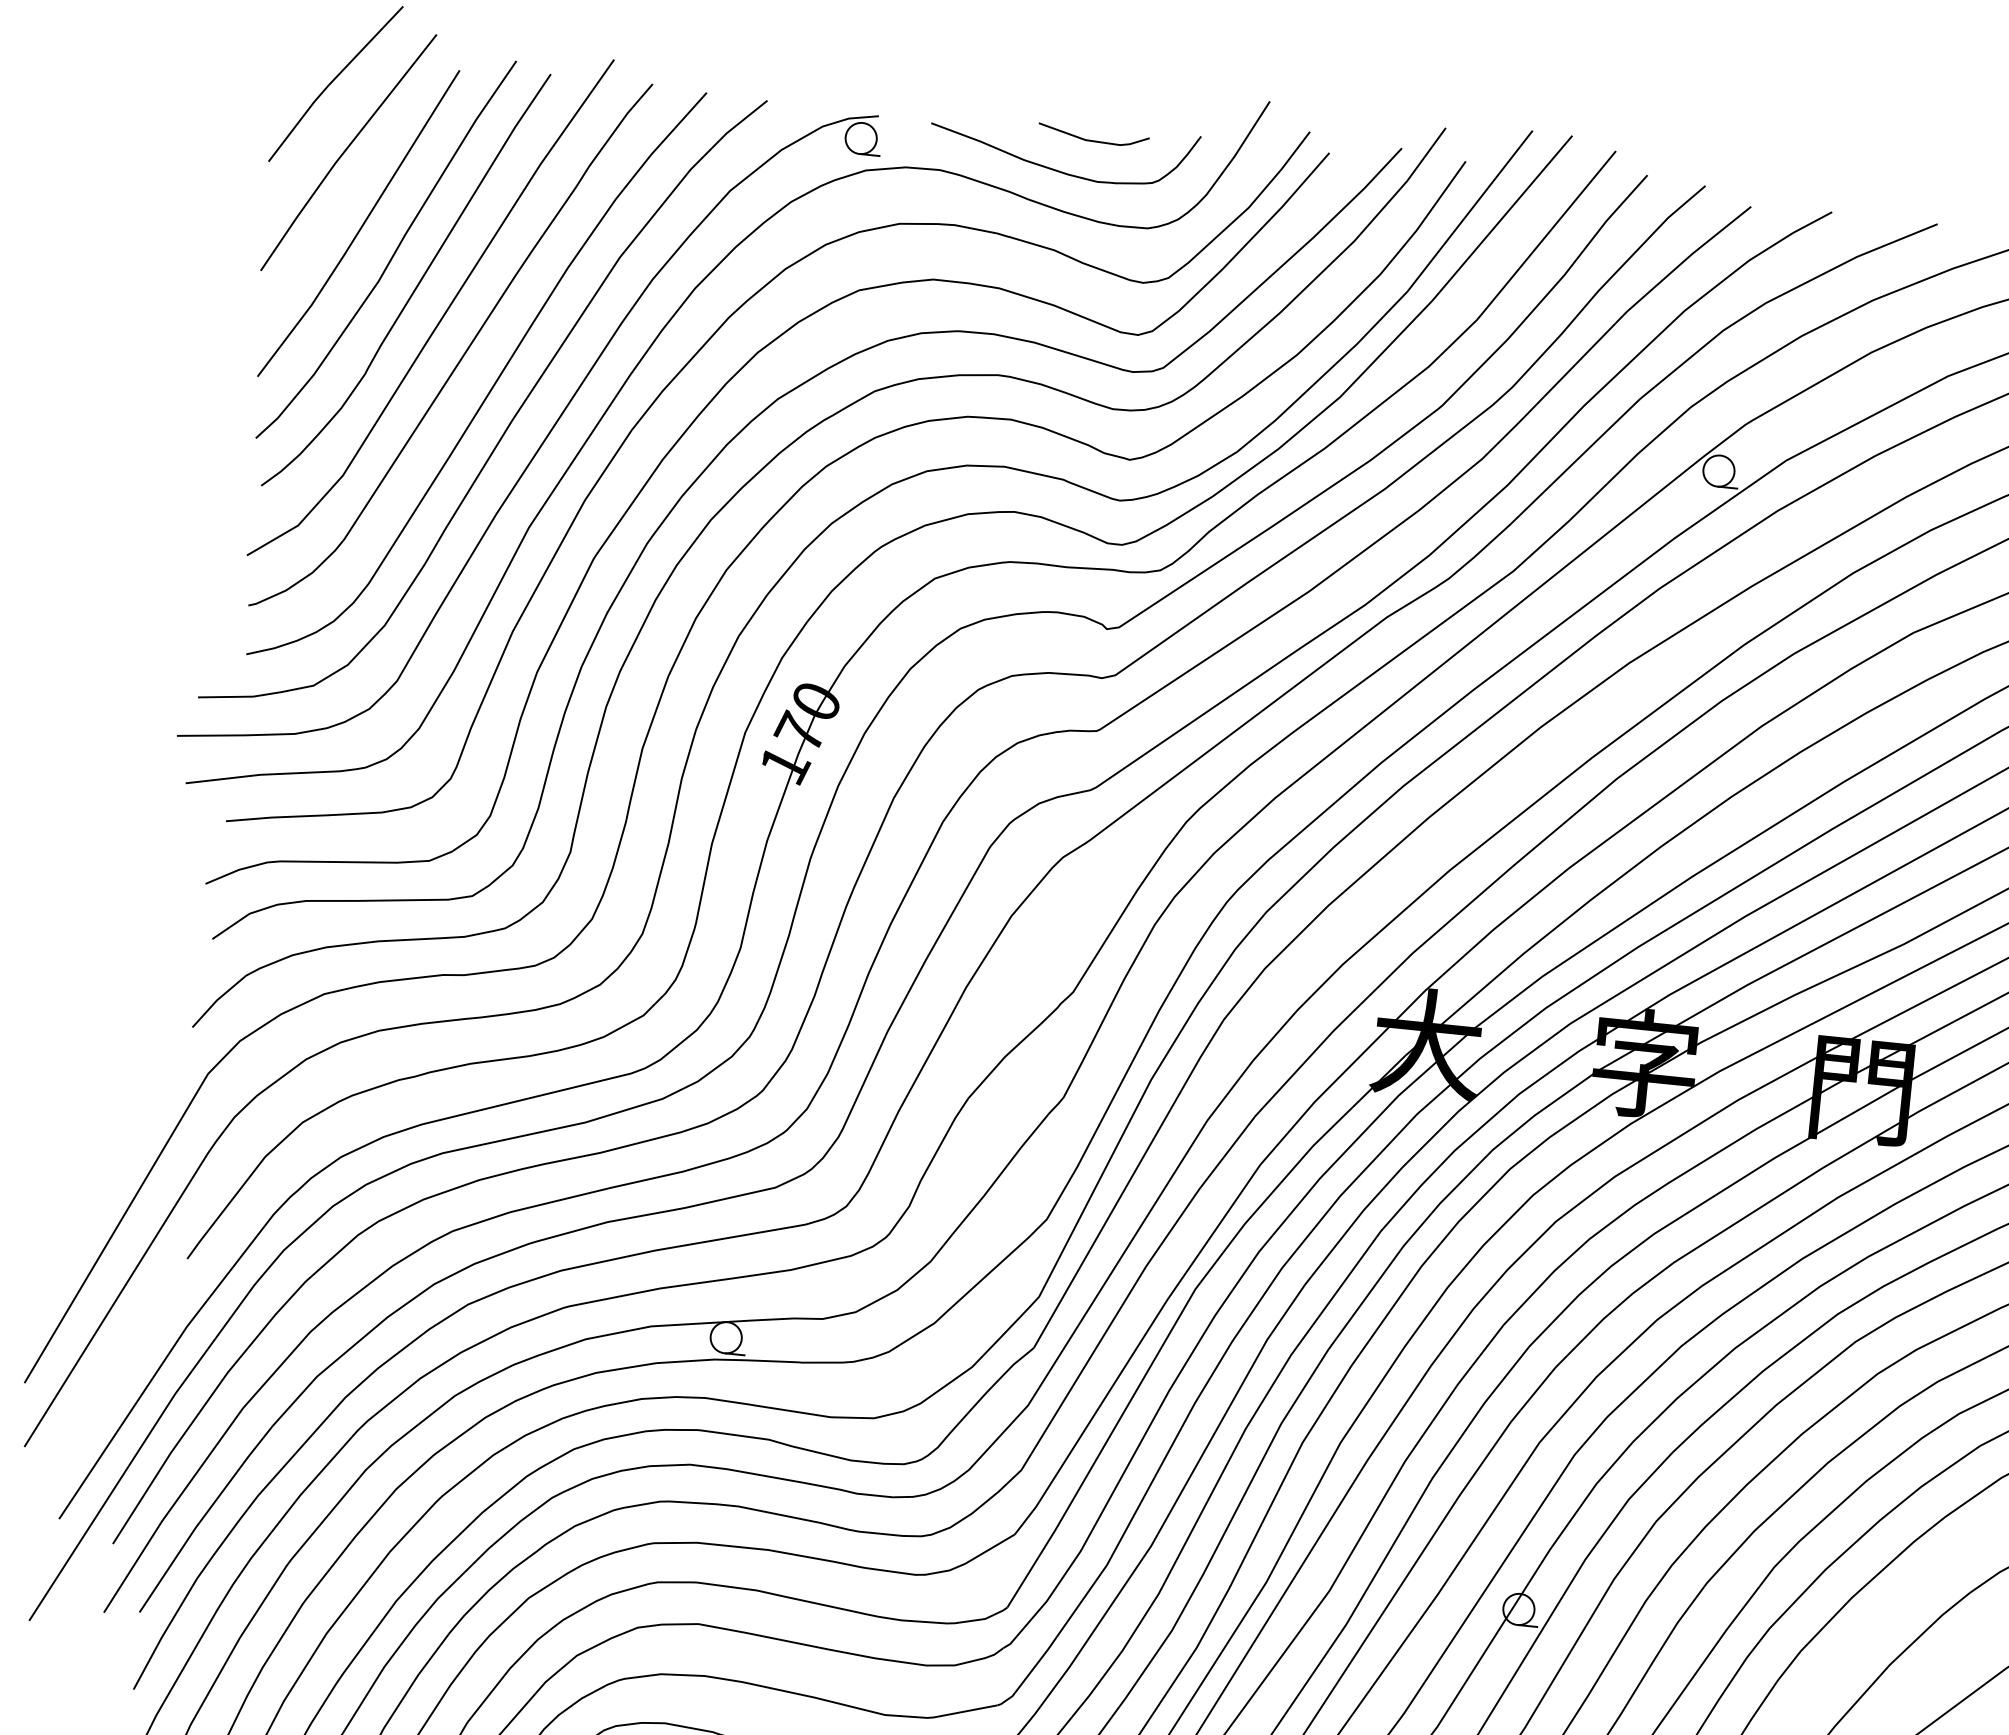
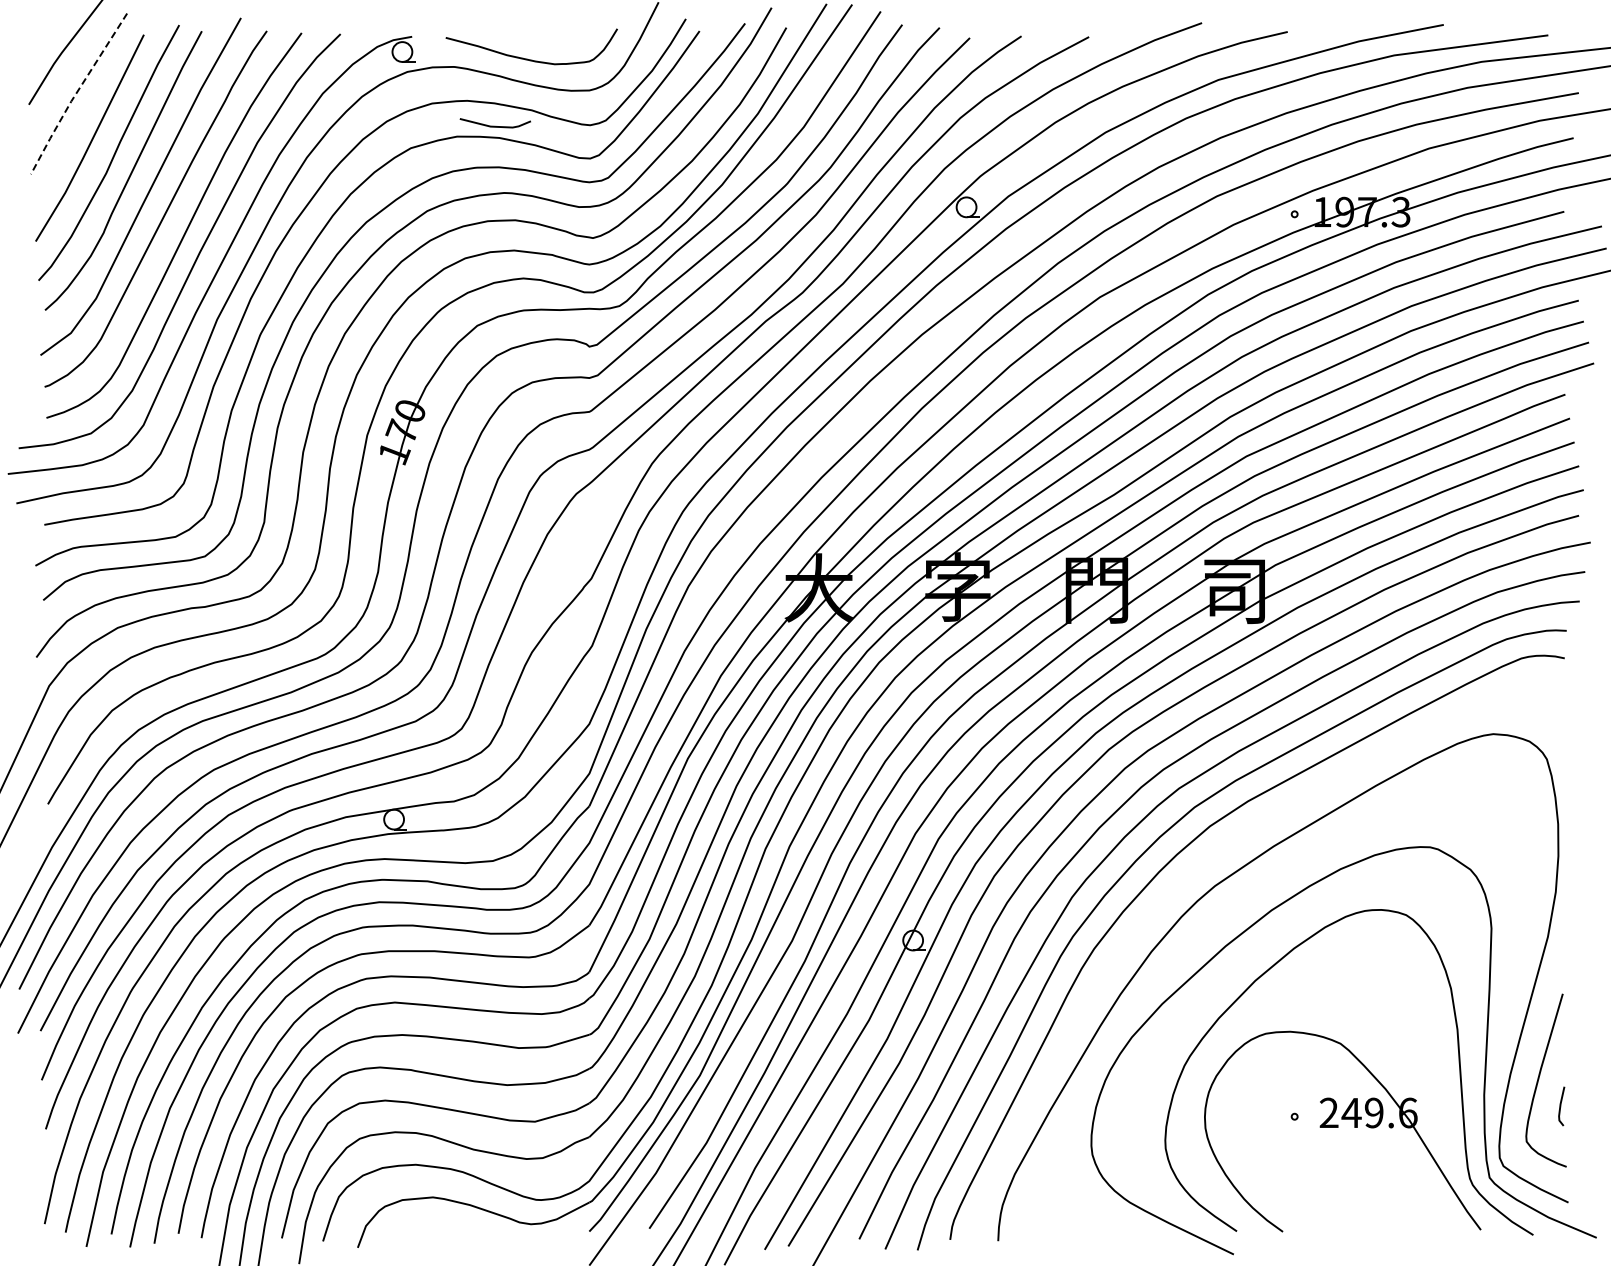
line: (1092, 139) -> (494, 125), moved
line: (344, 151) -> (76, 93), solid -> dashed

